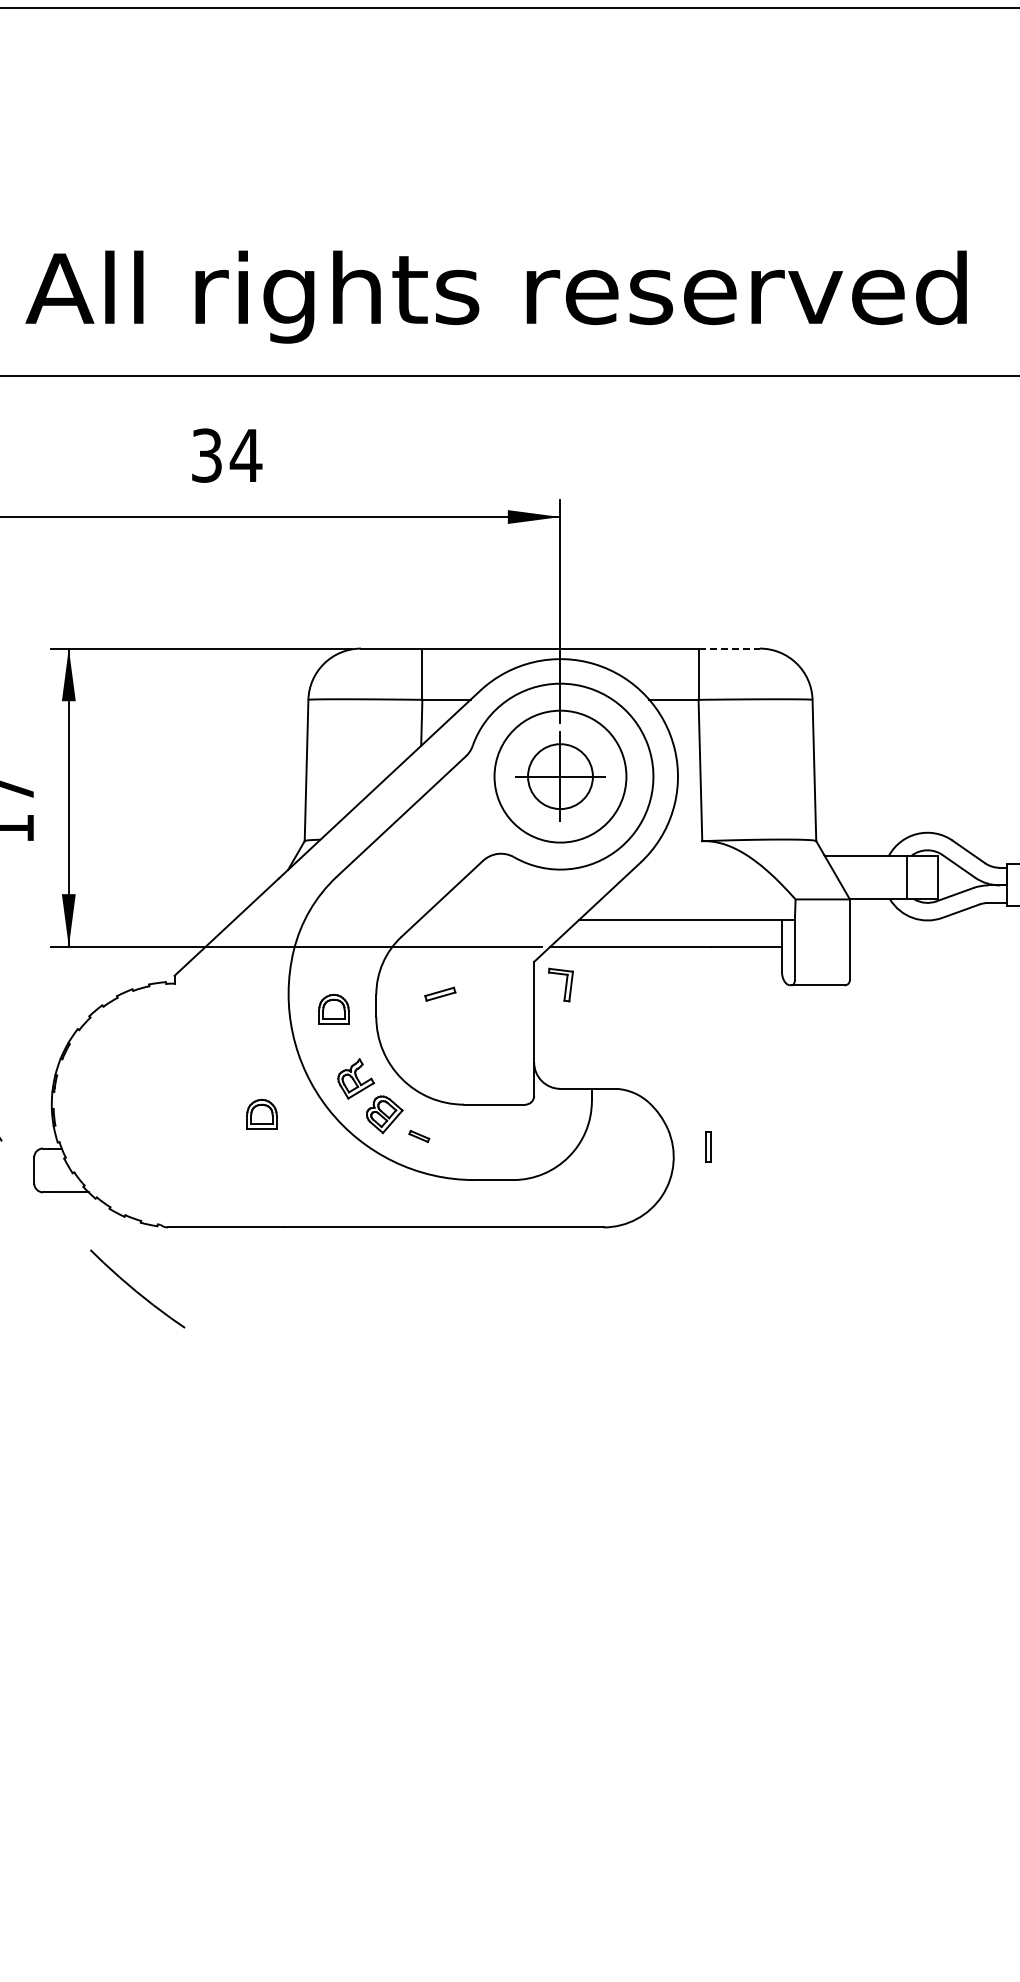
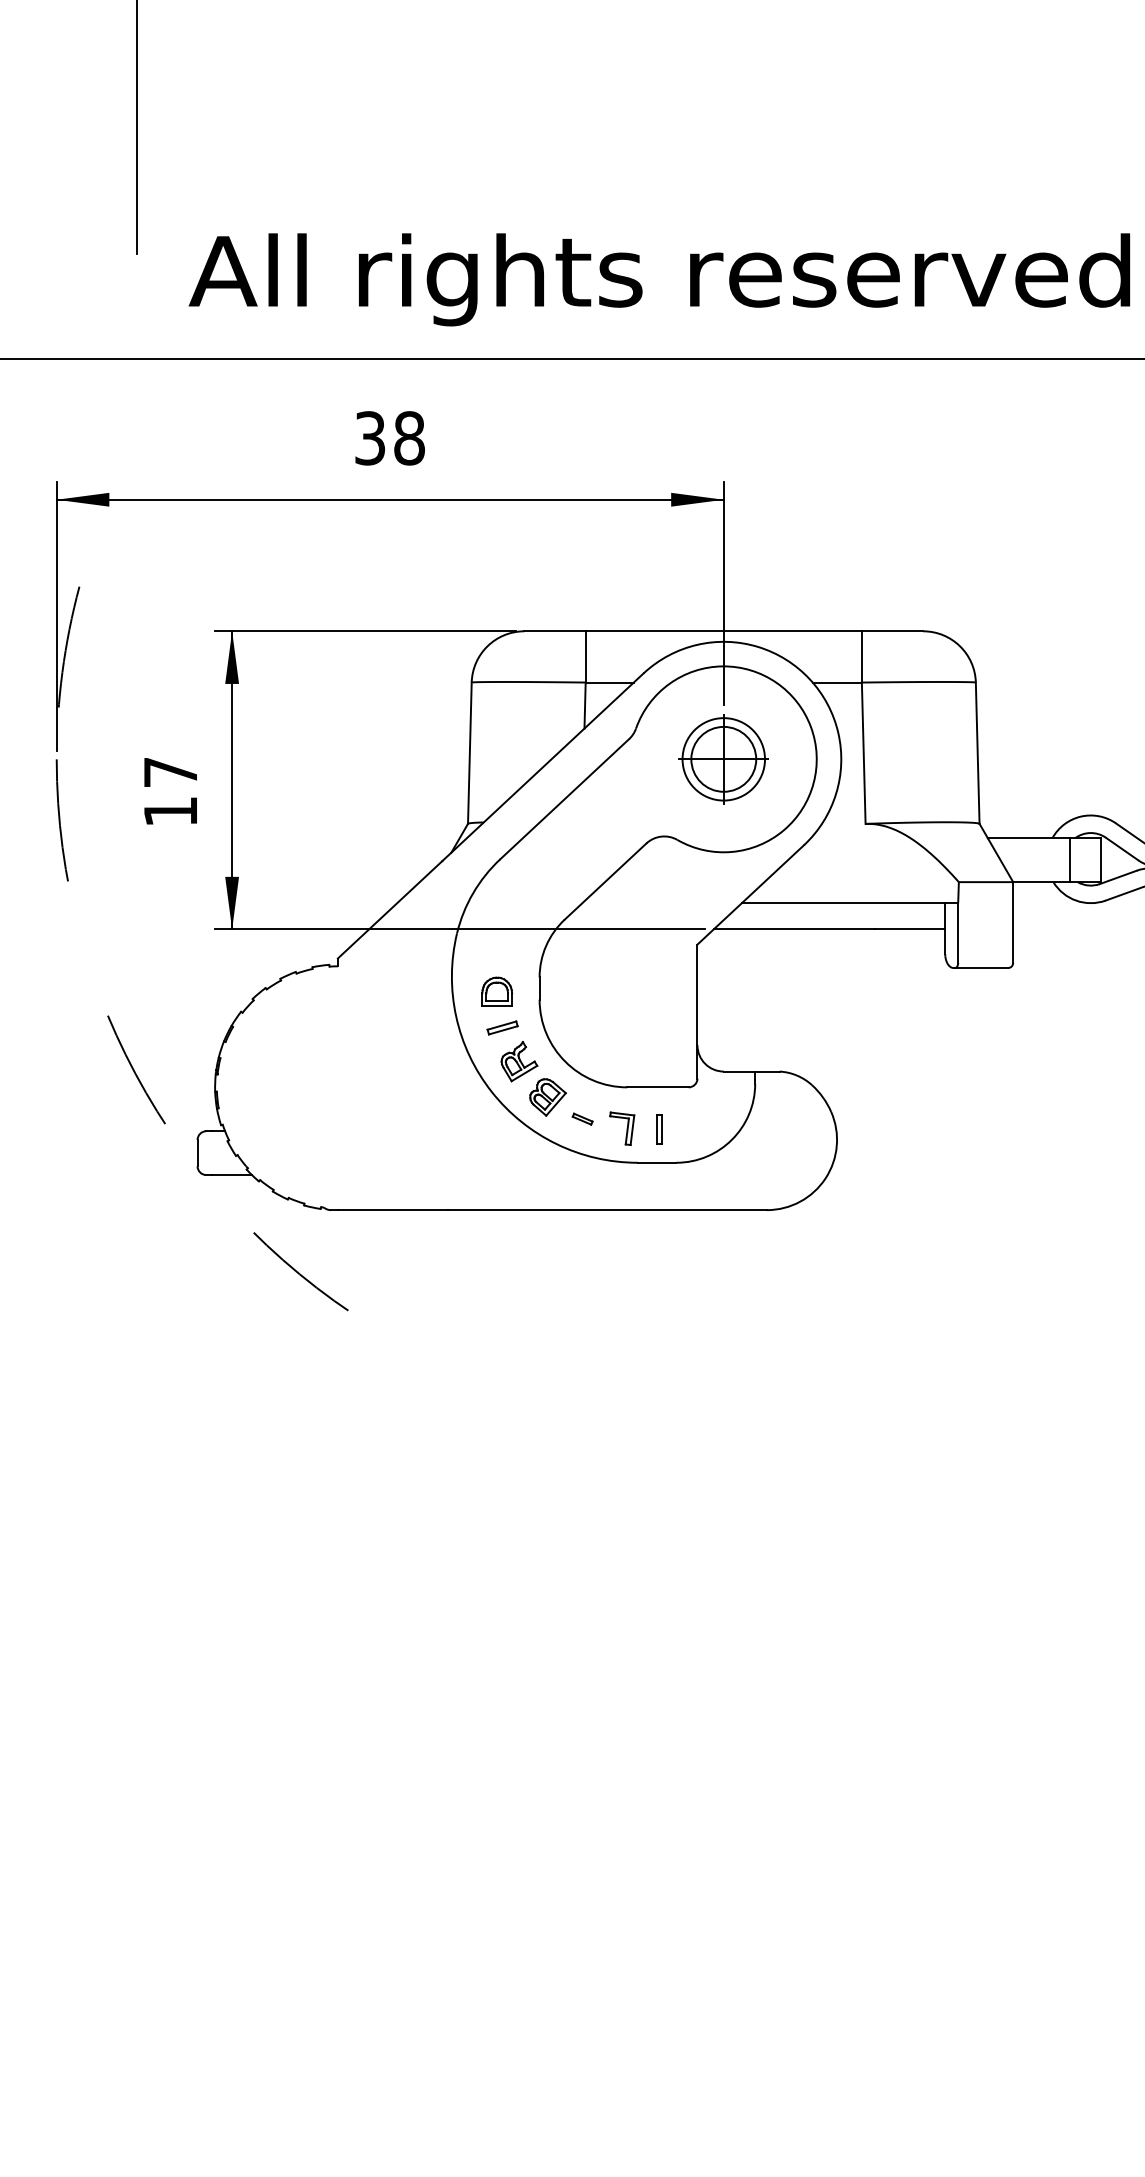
text: (246, 455) -> (409, 438), 34 -> 38
line: (729, 648) -> (892, 631), dashed -> solid
circle: (560, 776) -> (723, 759), size x0.62
part: (561, 984) -> (622, 1128), moved
part: (440, 993) -> (502, 1027), moved
part: (262, 1113) -> (425, 1096), removed
part: (708, 1146) -> (659, 1129), moved

